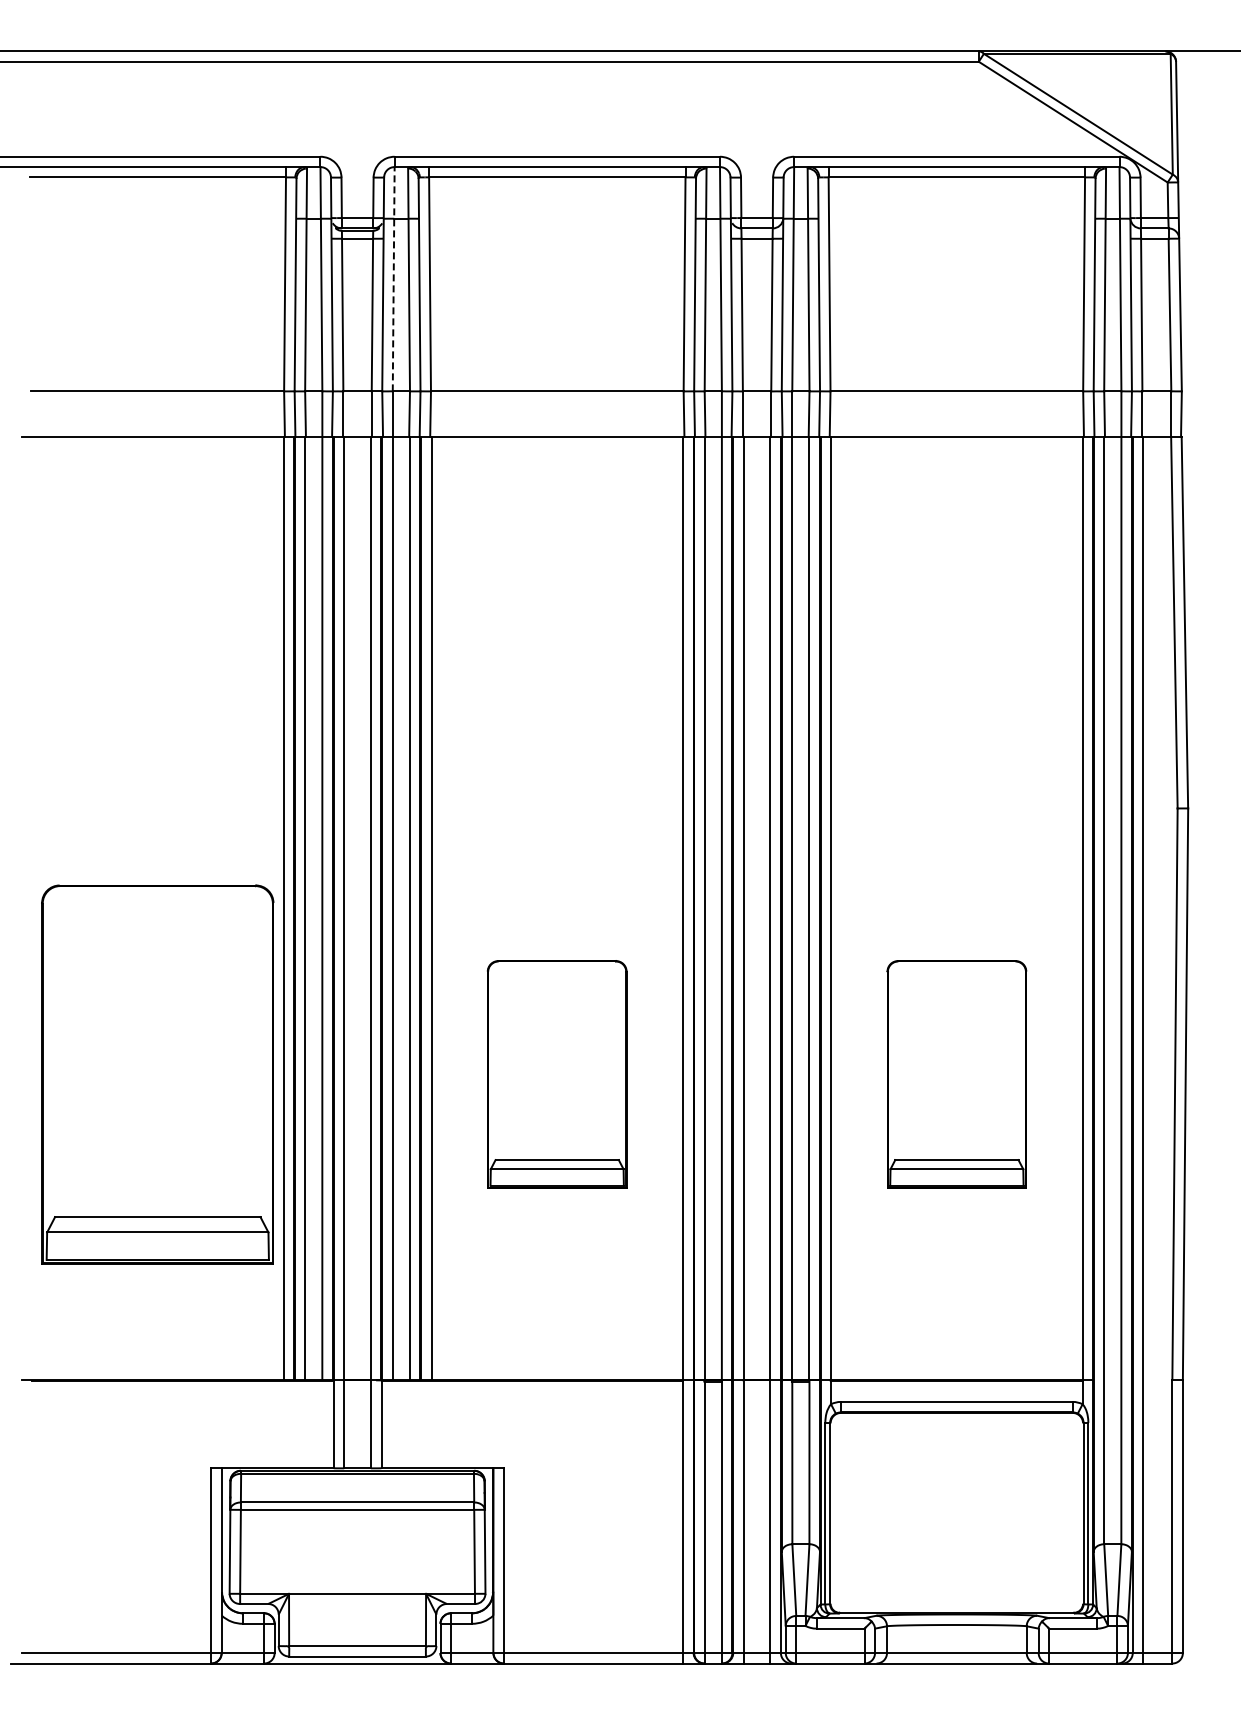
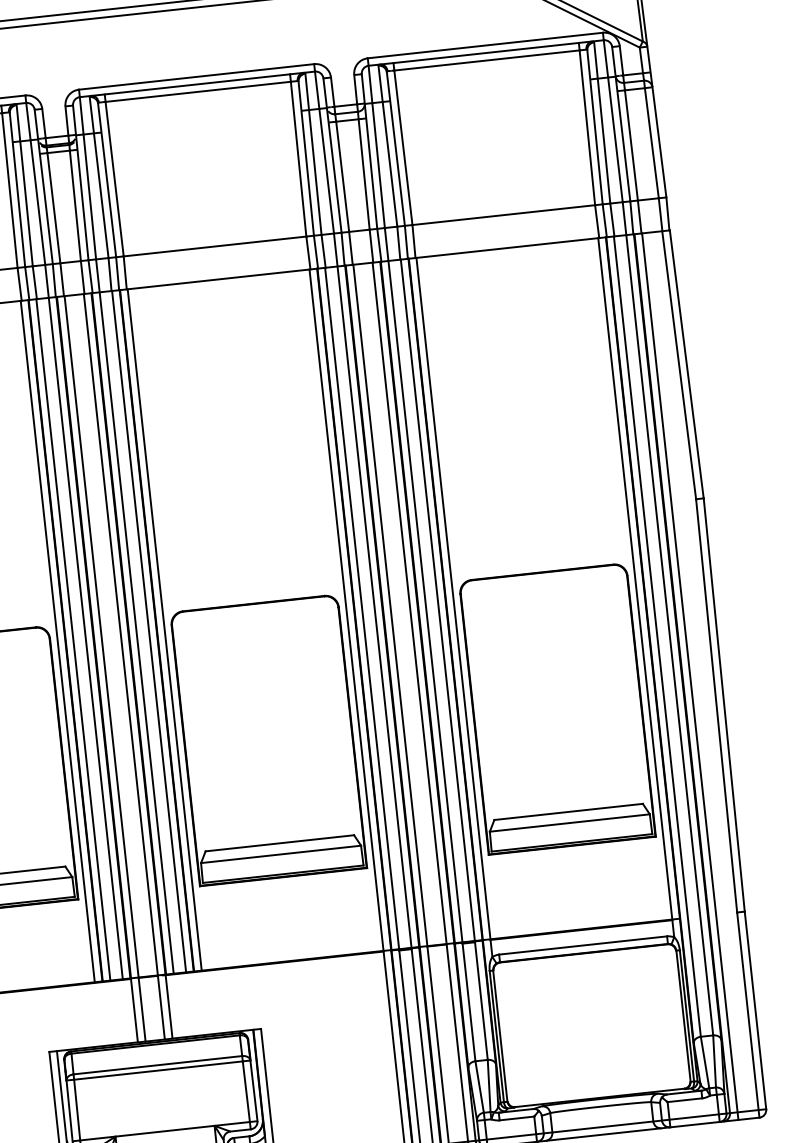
line: (393, 278) -> (87, 177), dashed -> solid
part: (556, 1074) -> (268, 740), size x1.67
part: (956, 1074) -> (557, 708), size x1.67

